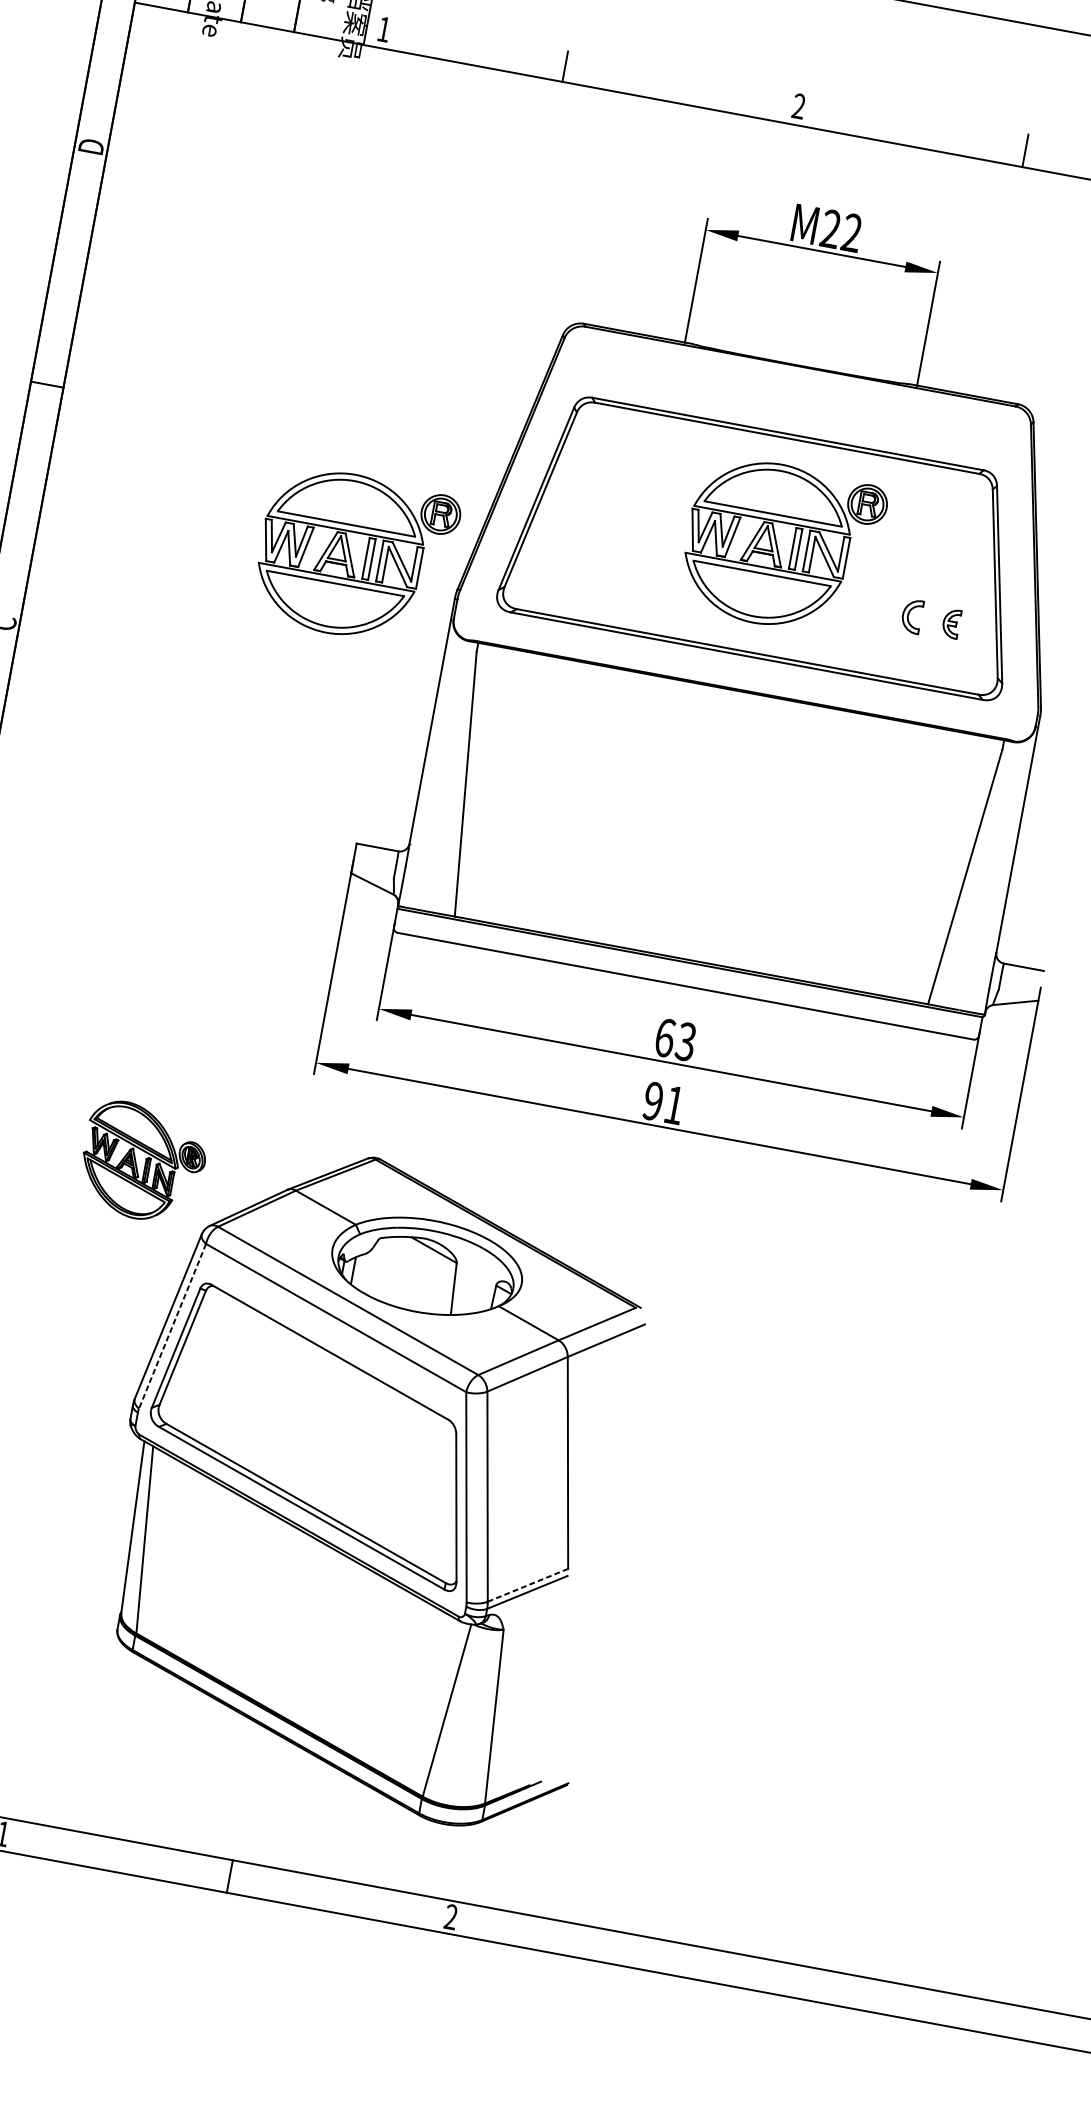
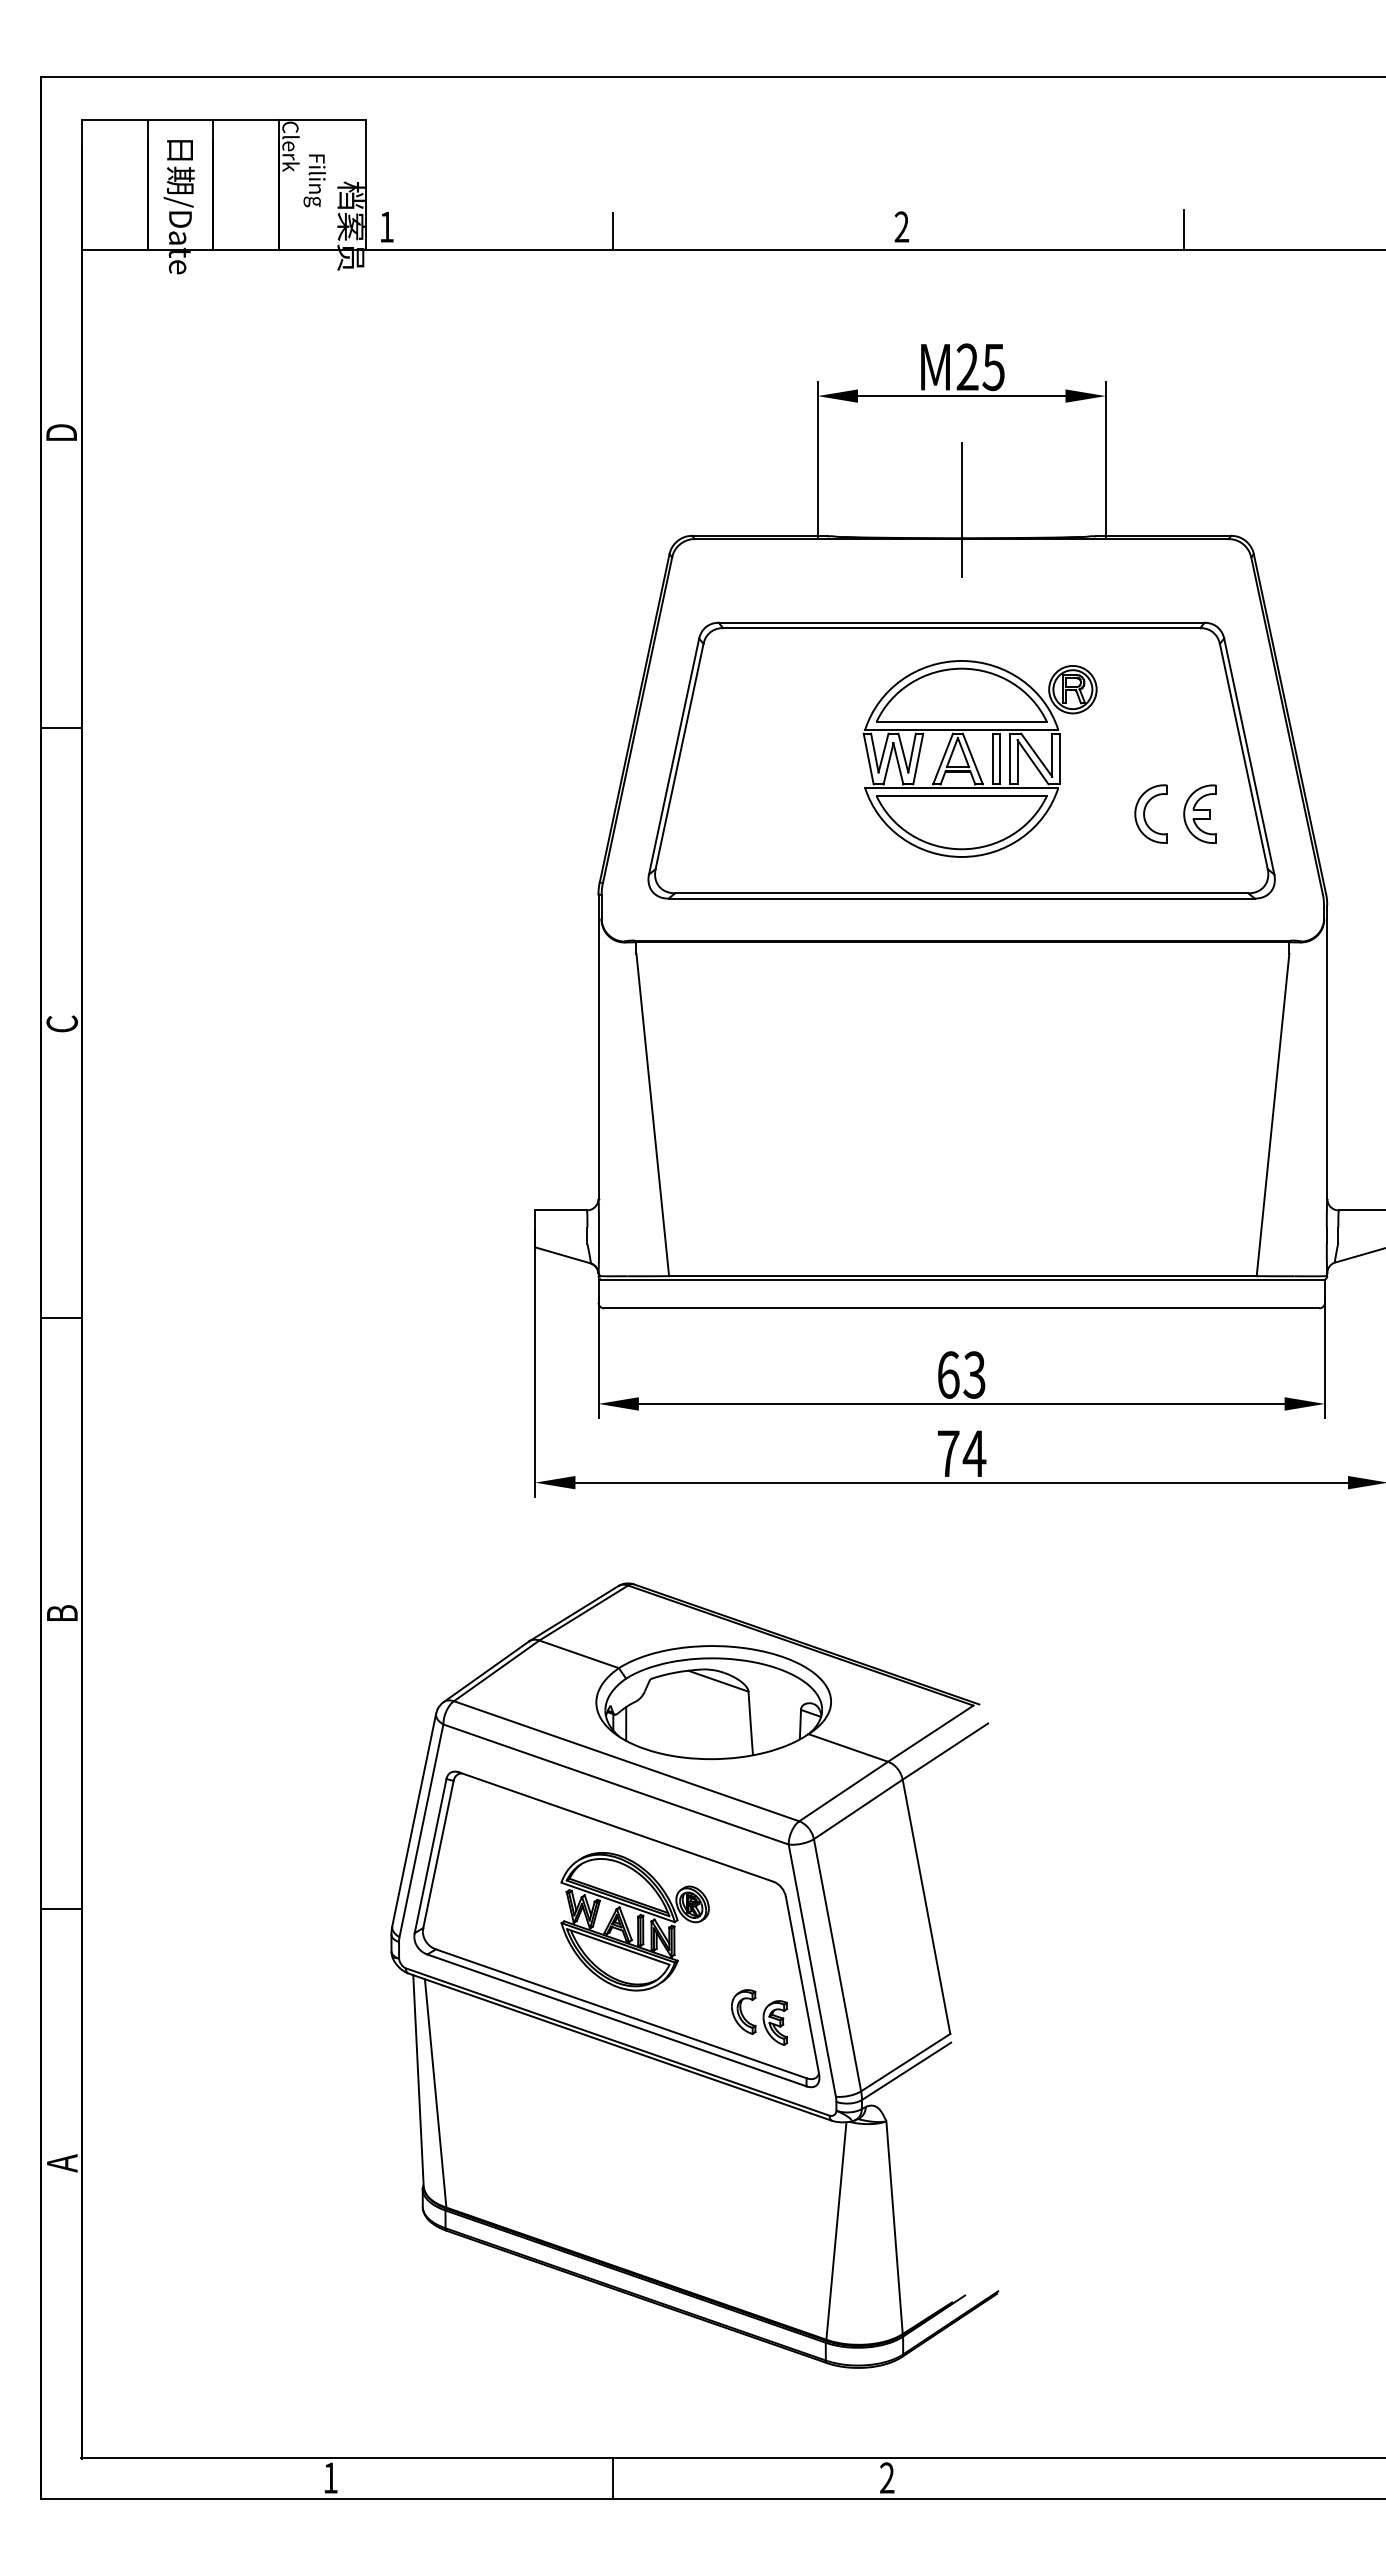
text: (851, 233) -> (993, 367), M22 -> M25
line: (804, 343) -> (961, 510), added
part: (355, 556) -> (469, 865), removed
part: (911, 615) -> (1150, 813), size x1.43
part: (951, 623) -> (1199, 813), size x1.67
text: (663, 1103) -> (961, 1453), 91 -> 74
part: (143, 1162) -> (634, 1921), moved
line: (172, 1326) -> (421, 1830), dashed -> solid
part: (416, 1527) -> (759, 2017), added
line: (528, 1585) -> (906, 2062), dashed -> solid

